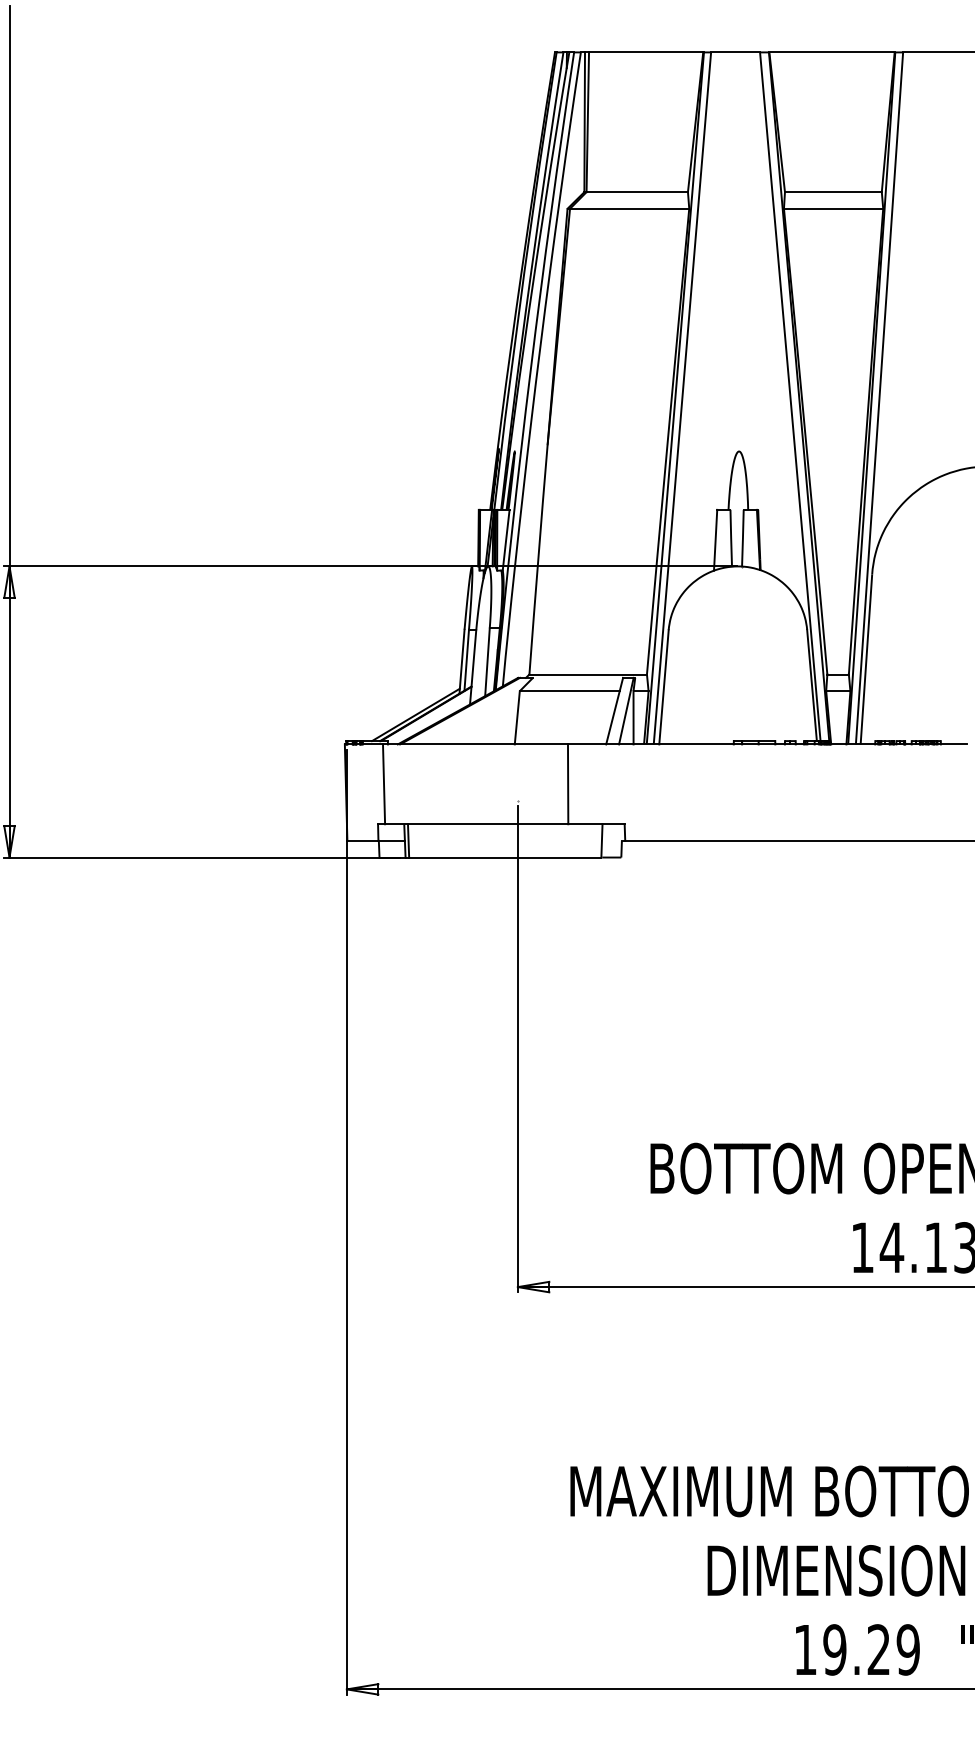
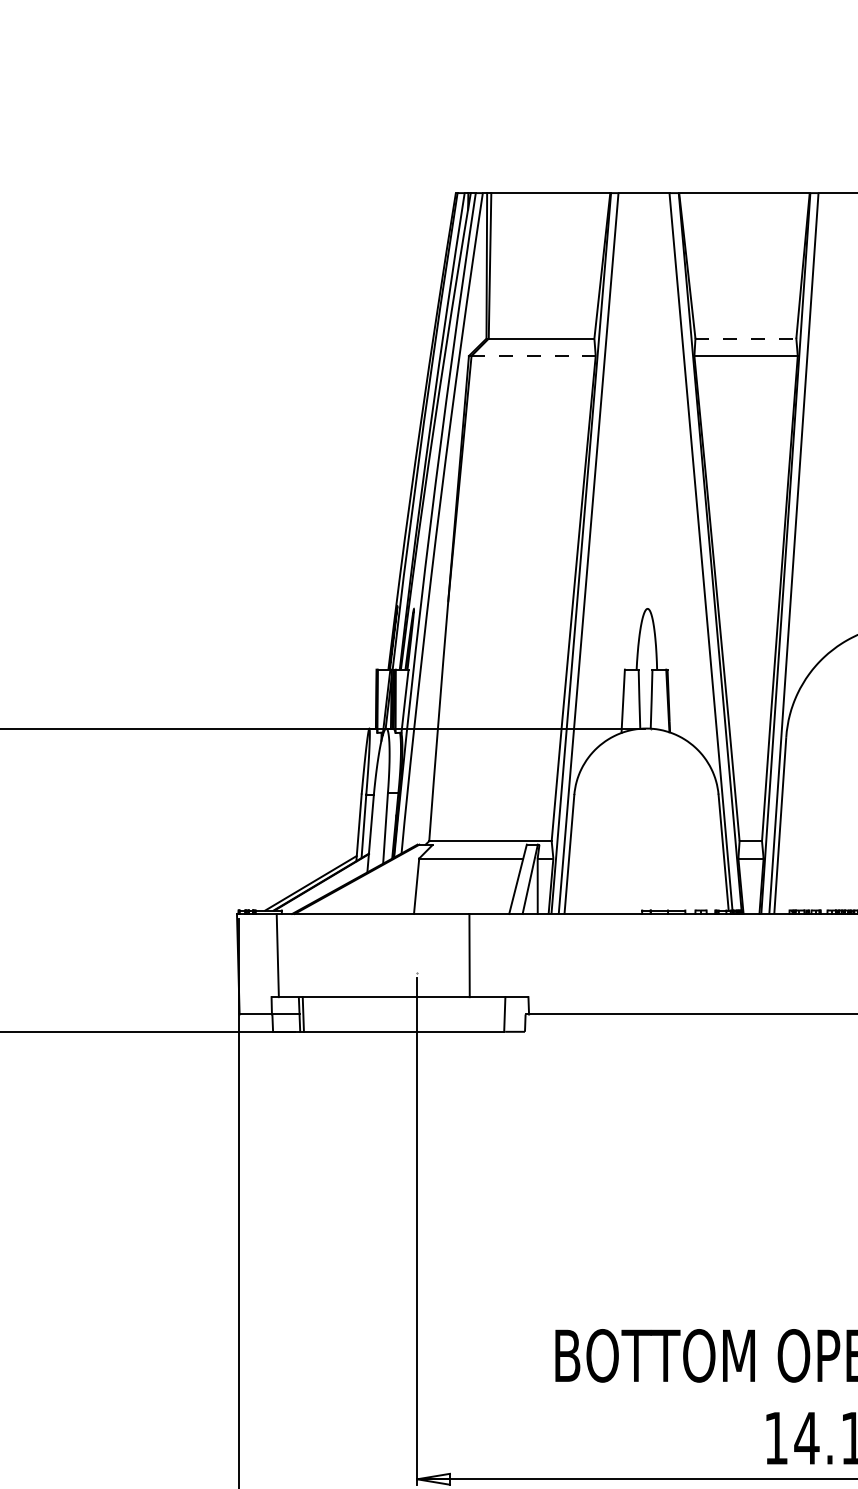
line: (833, 192) -> (745, 339), solid -> dashed
line: (629, 208) -> (533, 355), solid -> dashed

